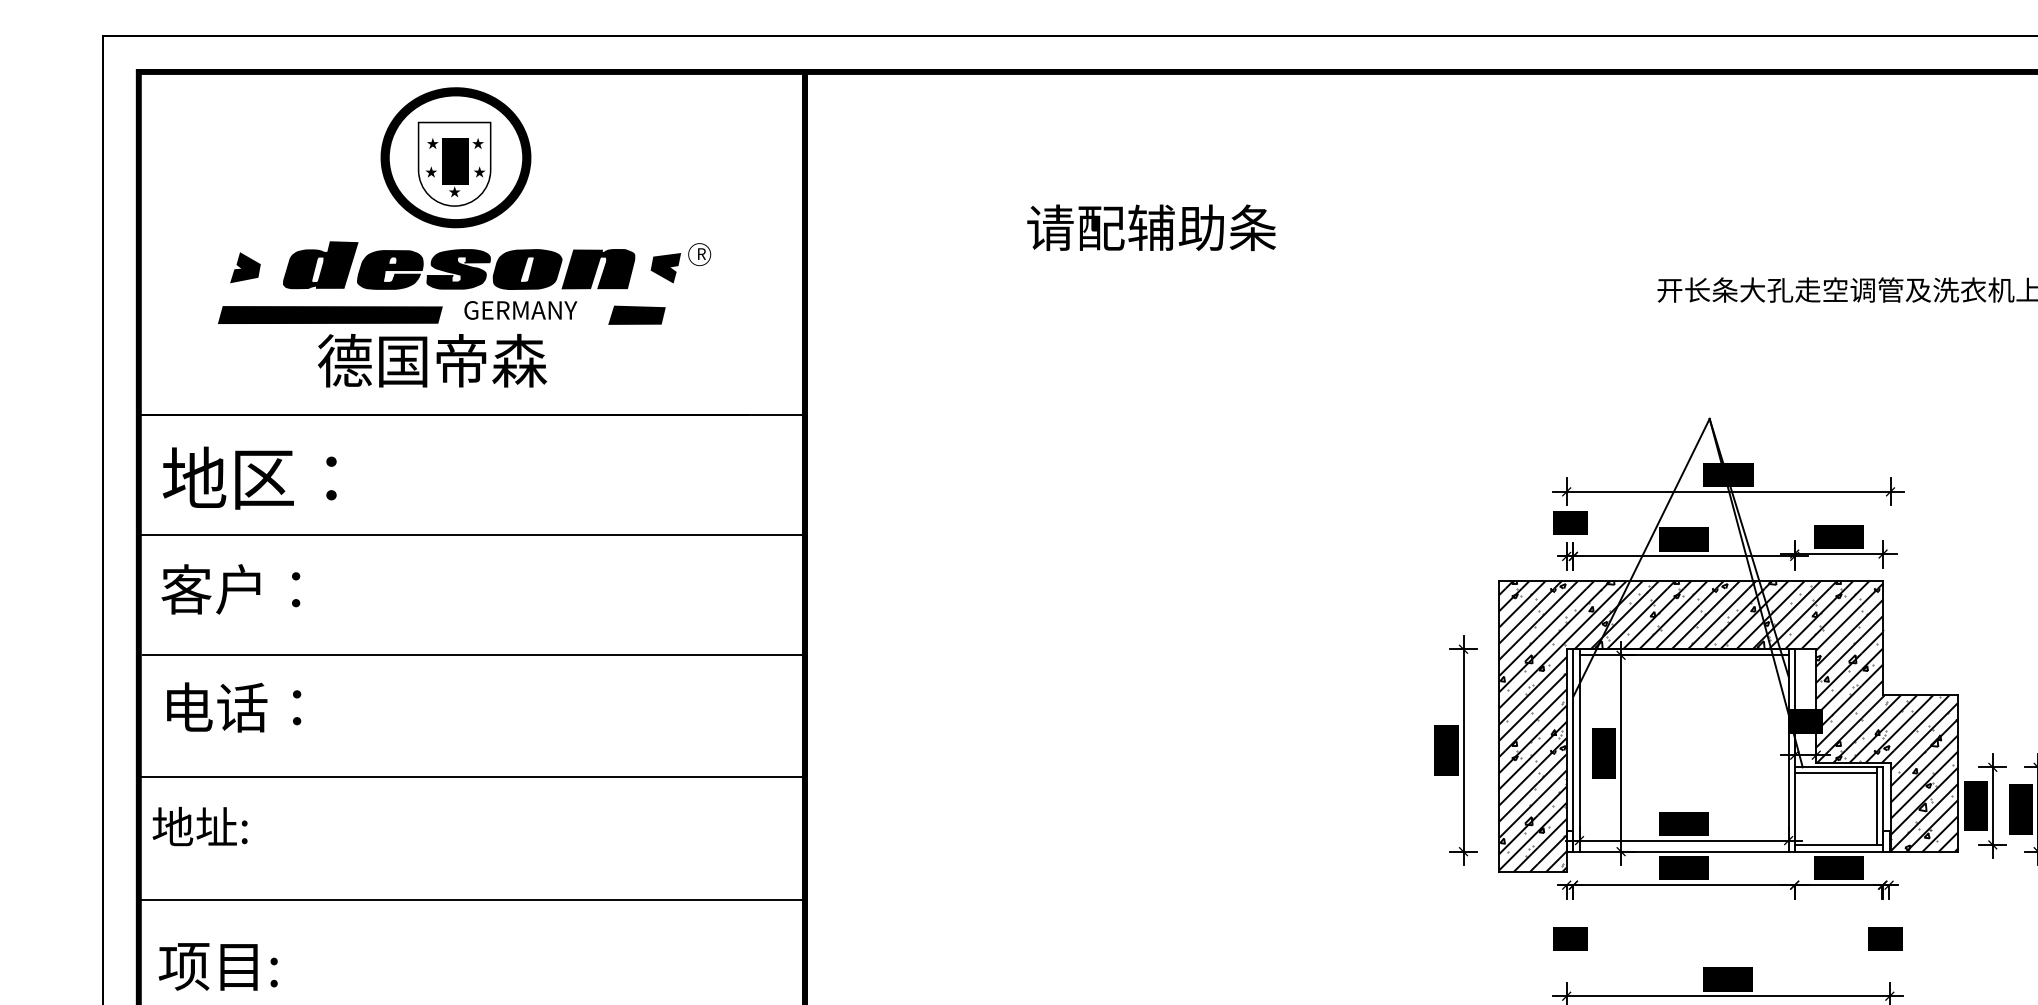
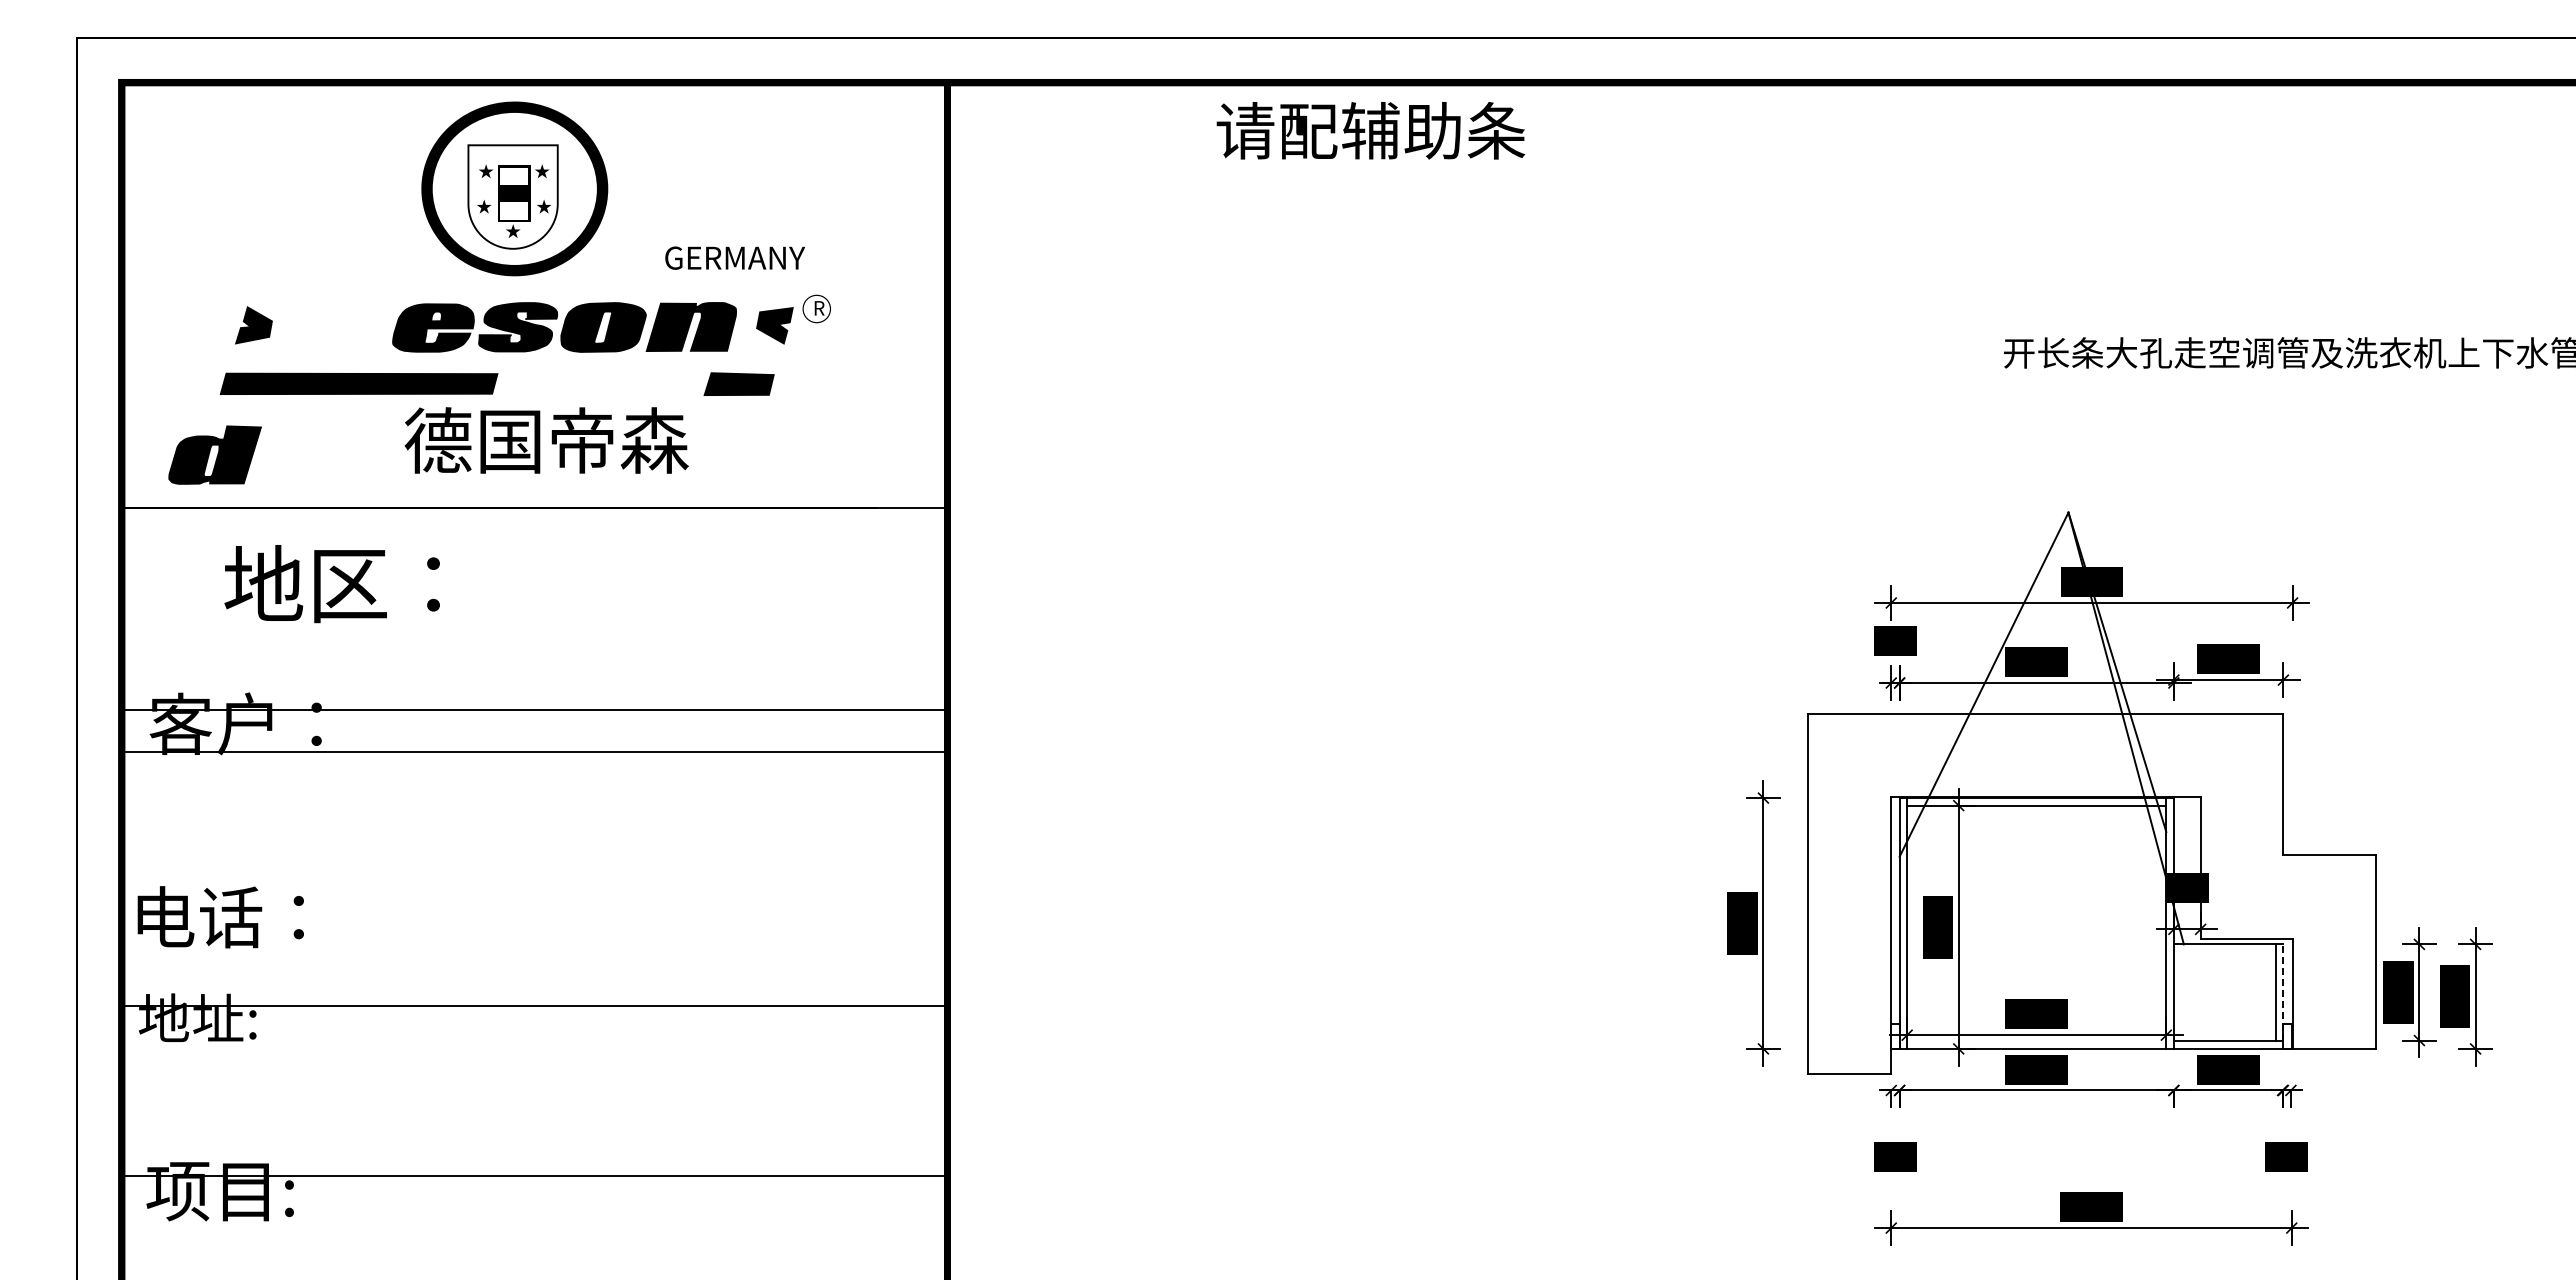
fill: (454, 146) -> (513, 175), removed
fill: (454, 175) -> (513, 210), removed
text: (1151, 227) -> (1370, 130), moved
part: (320, 264) -> (214, 454), moved
text: (521, 309) -> (735, 257), moved
text: (432, 360) -> (546, 440), moved
text: (249, 478) -> (331, 584), moved
line: (471, 535) -> (534, 709), moved
line: (473, 654) -> (536, 751), moved
text: (233, 707) -> (220, 917), moved
hatch: (1728, 726) -> (2091, 893), removed
line: (1835, 773) -> (2224, 951), removed
line: (471, 777) -> (534, 1005), moved
line: (1883, 805) -> (2283, 991), solid -> dashed
line: (471, 899) -> (534, 1175), moved

